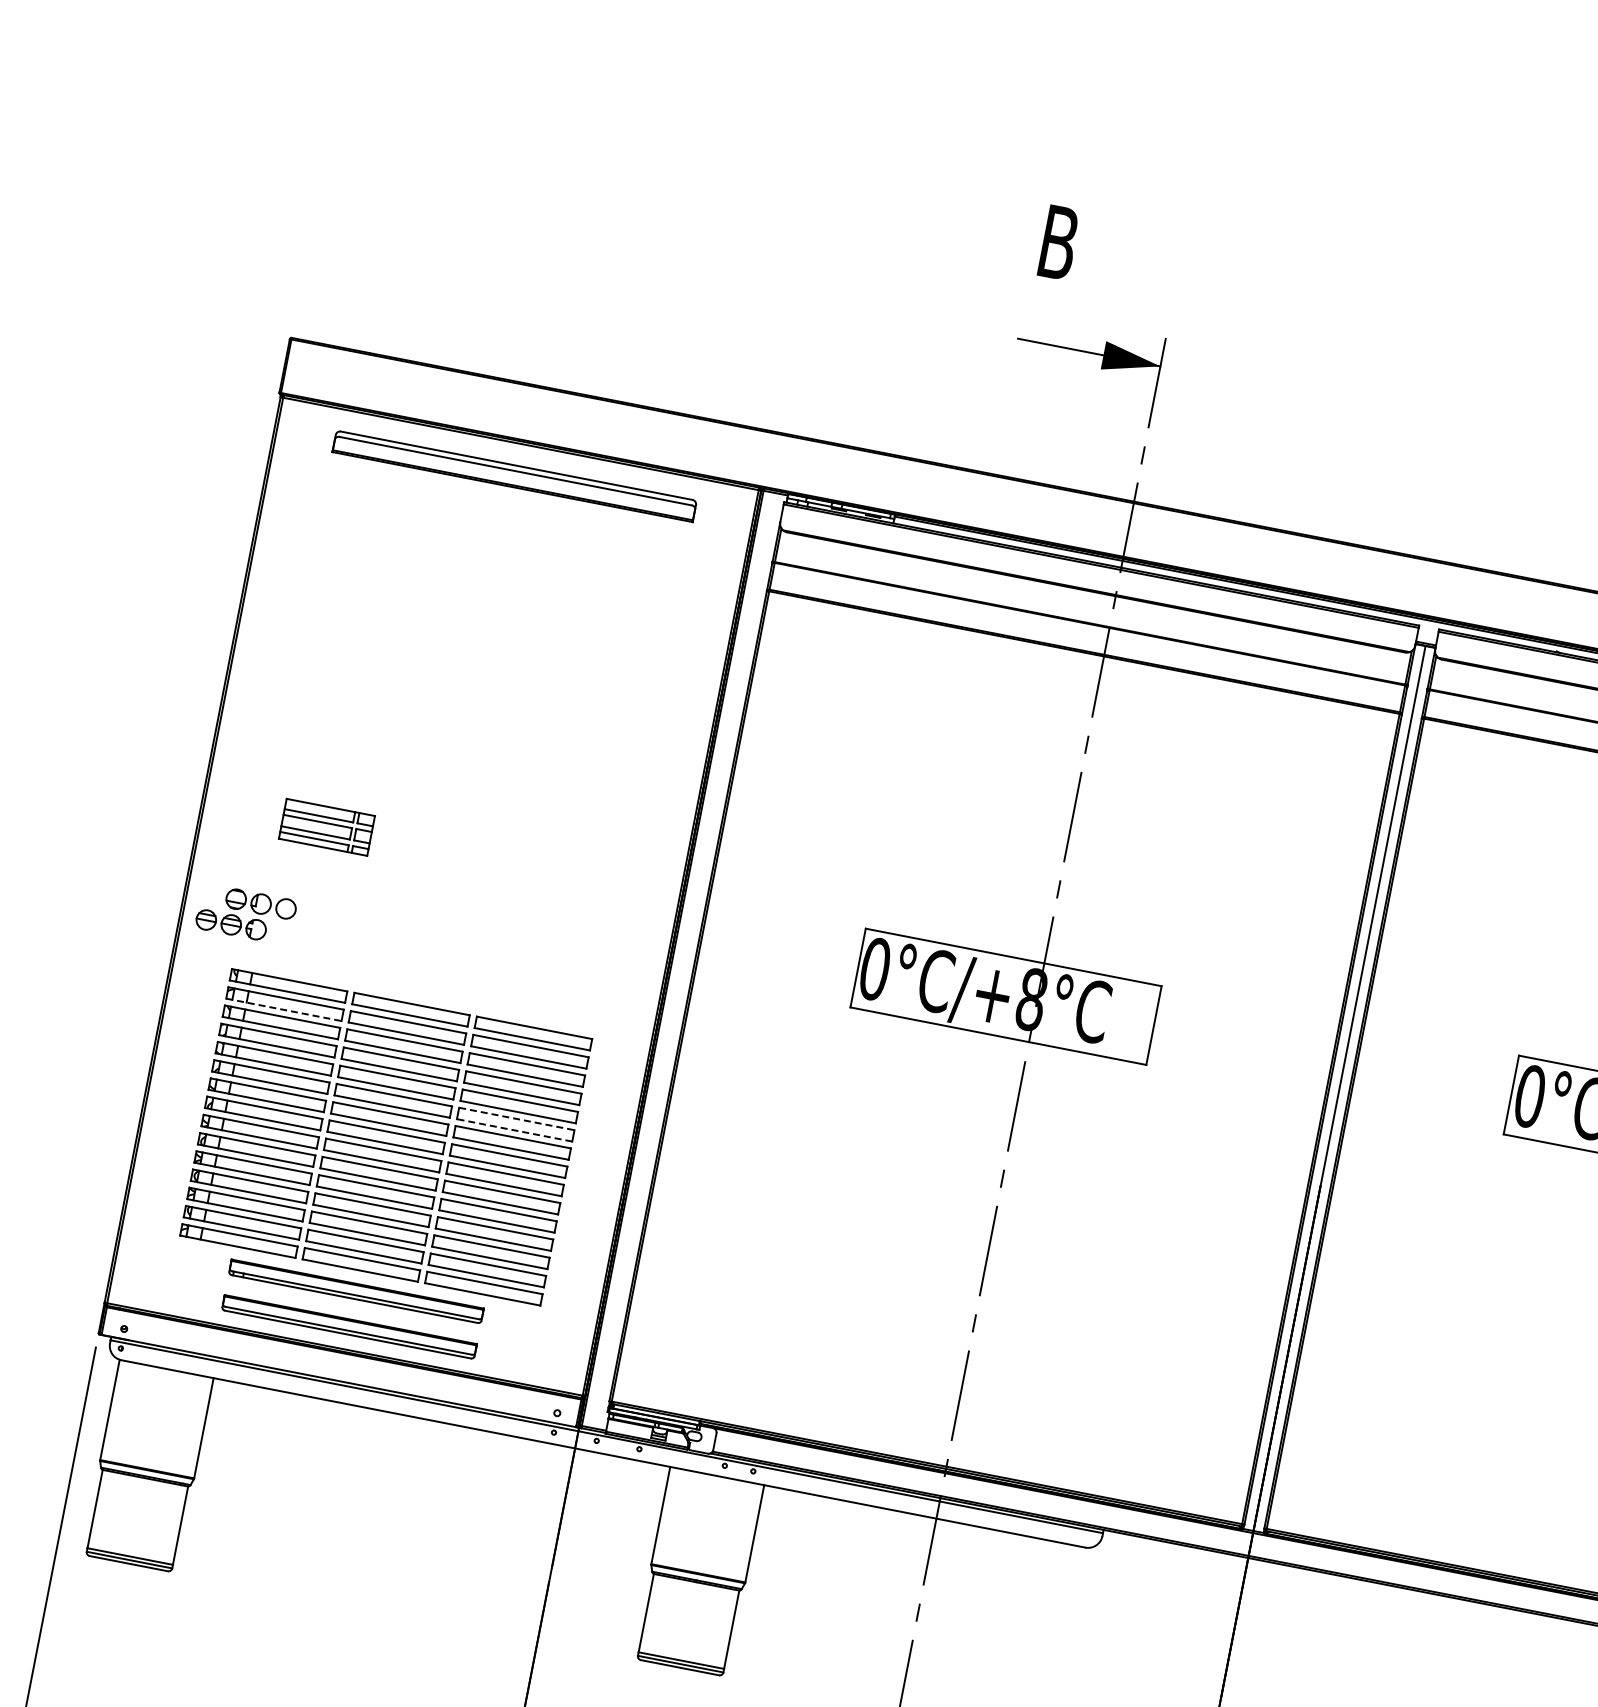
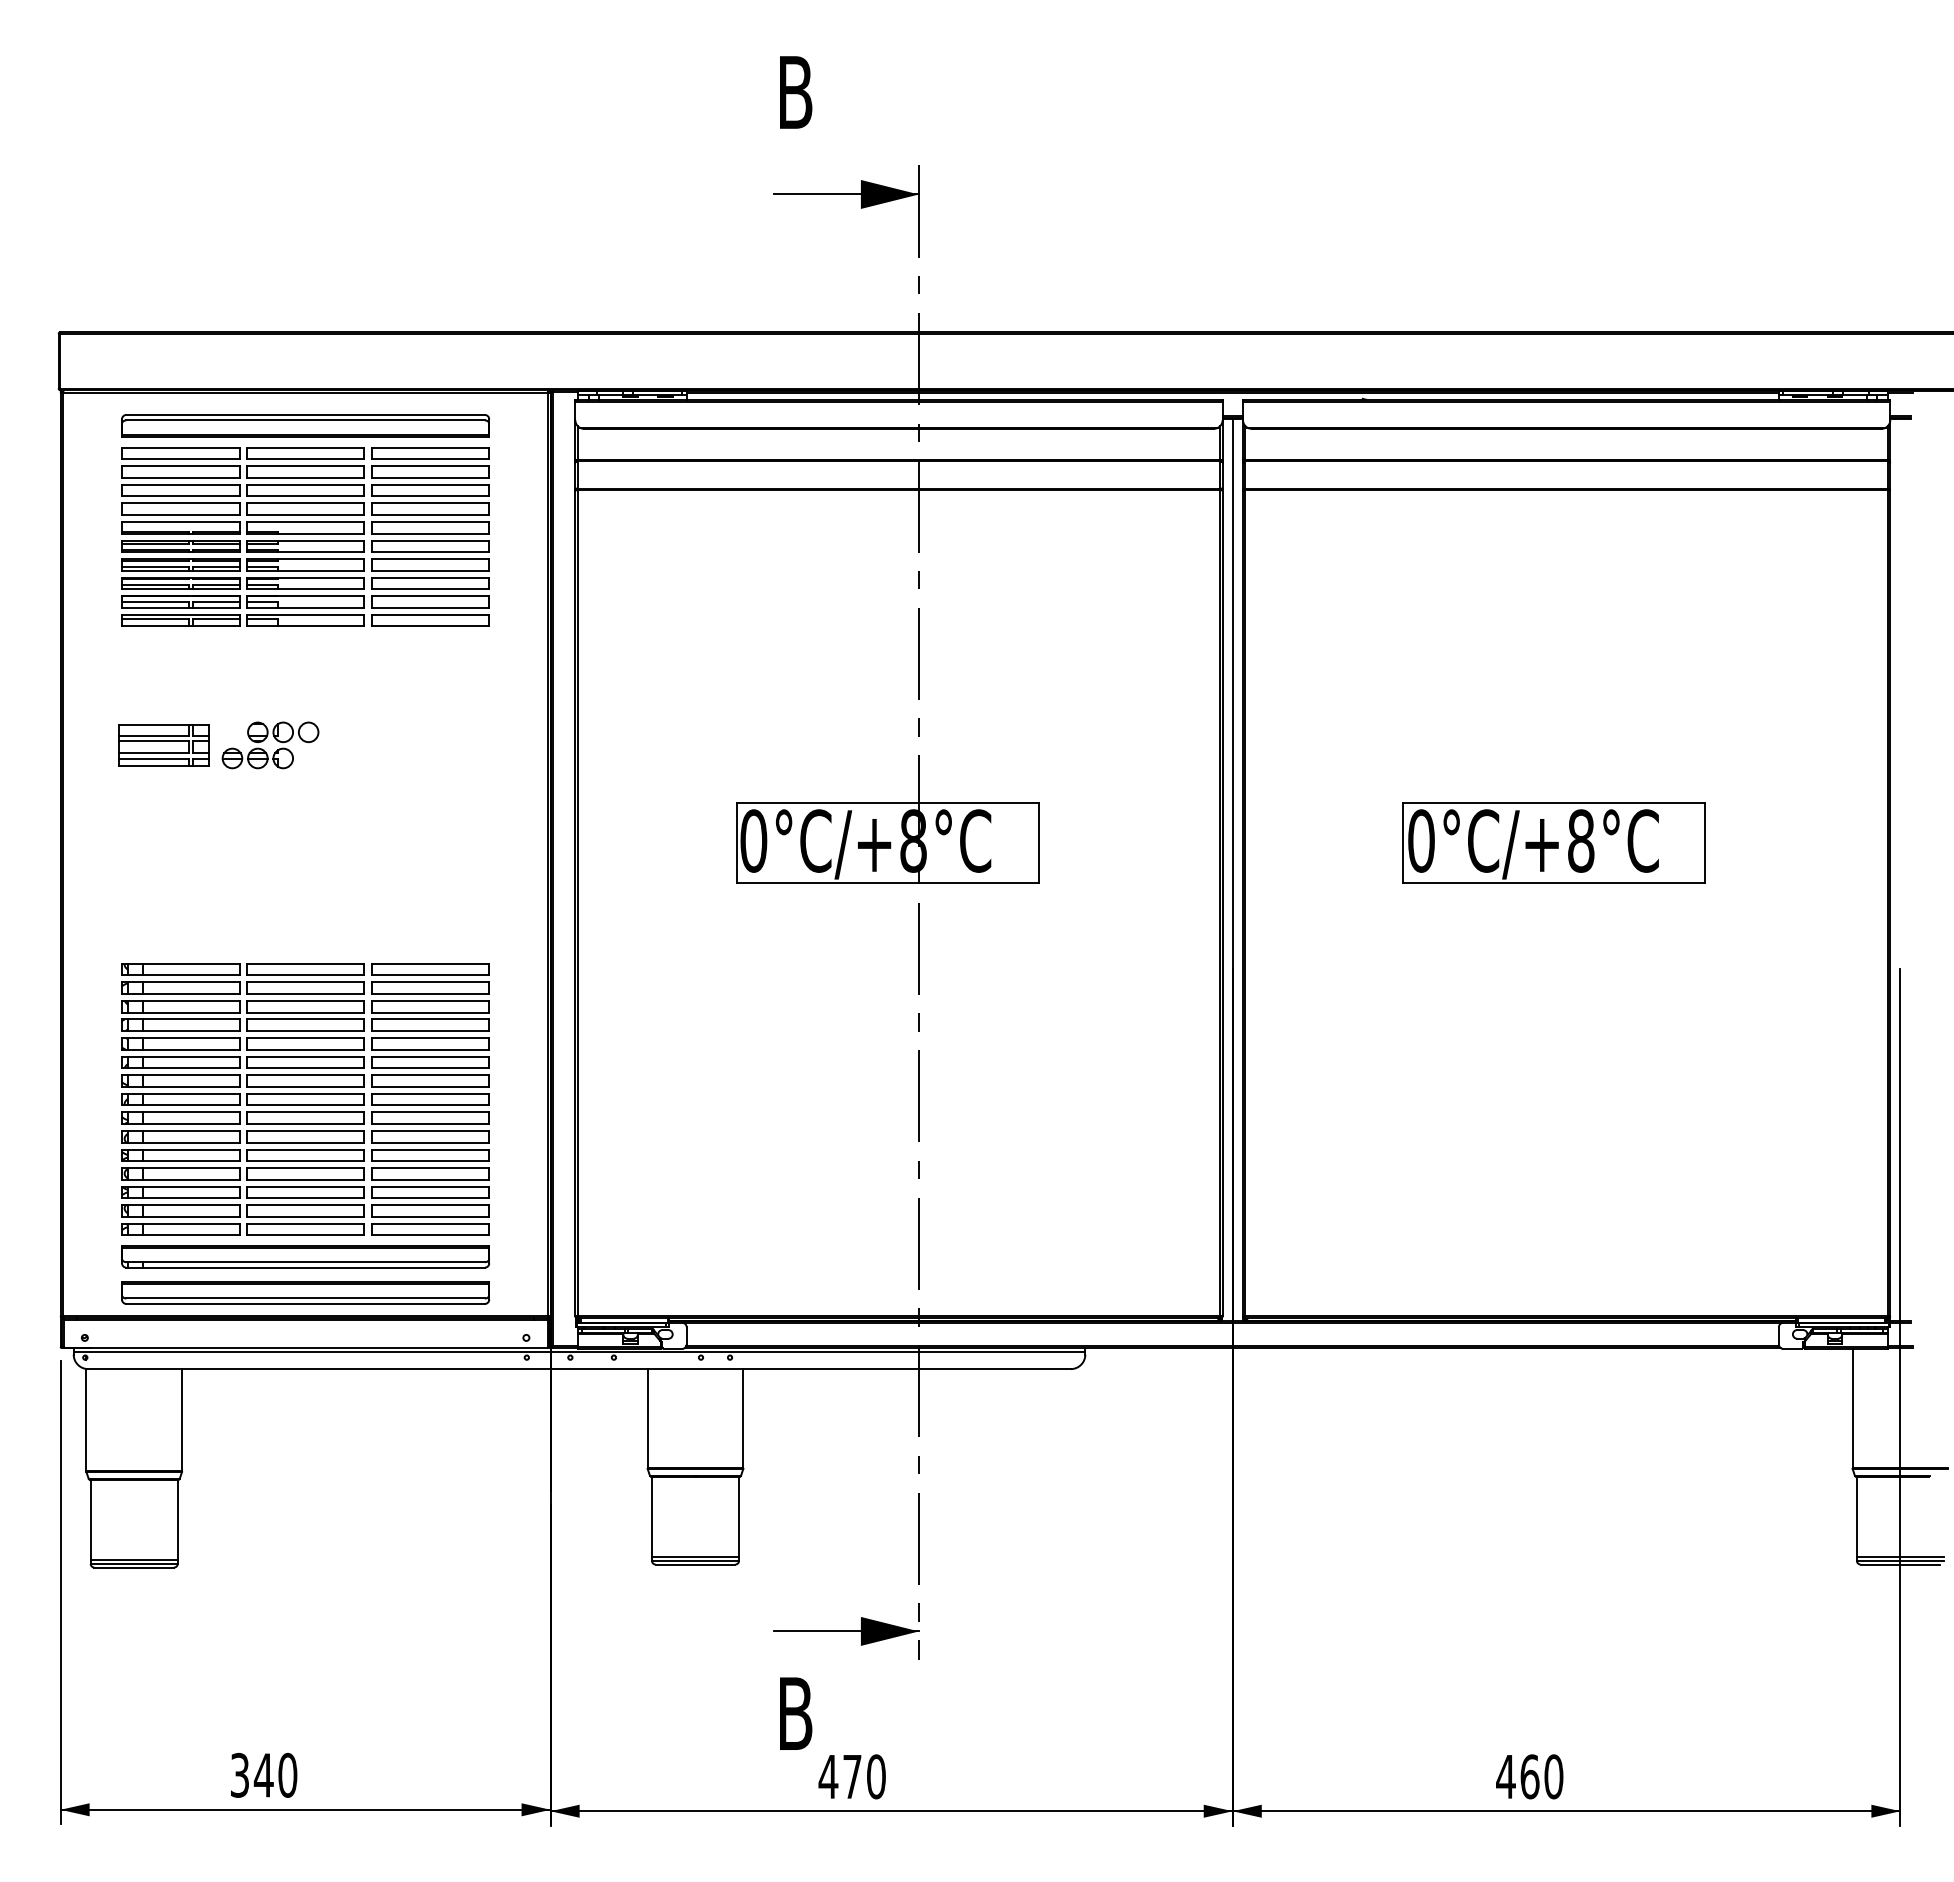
part: (493, 584) -> (305, 536), added
part: (326, 827) -> (163, 745), moved
part: (242, 907) -> (265, 739), moved
line: (283, 1009) -> (180, 993), dashed -> solid
line: (516, 1118) -> (430, 1056), dashed -> solid
line: (514, 1130) -> (430, 1068), dashed -> solid
part: (356, 1291) -> (305, 1256), size x1.43
part: (349, 1326) -> (305, 1292), size x1.43

